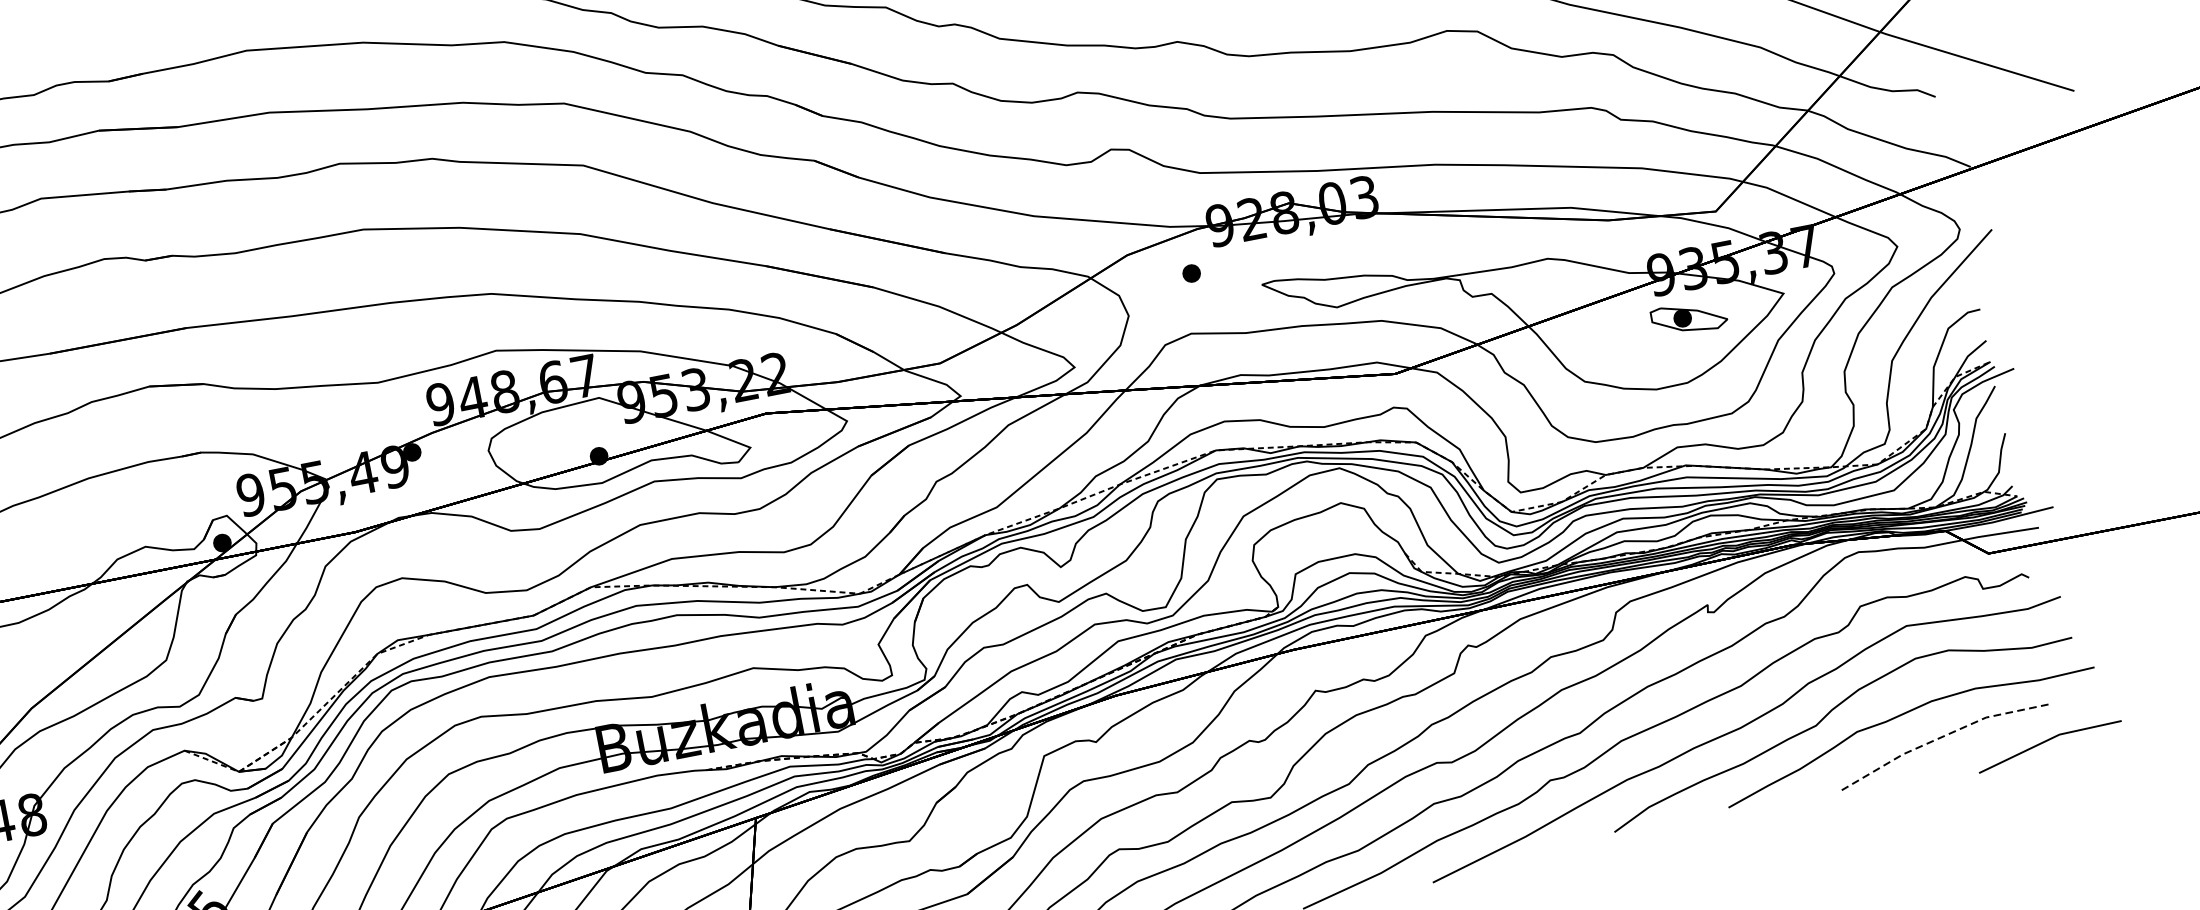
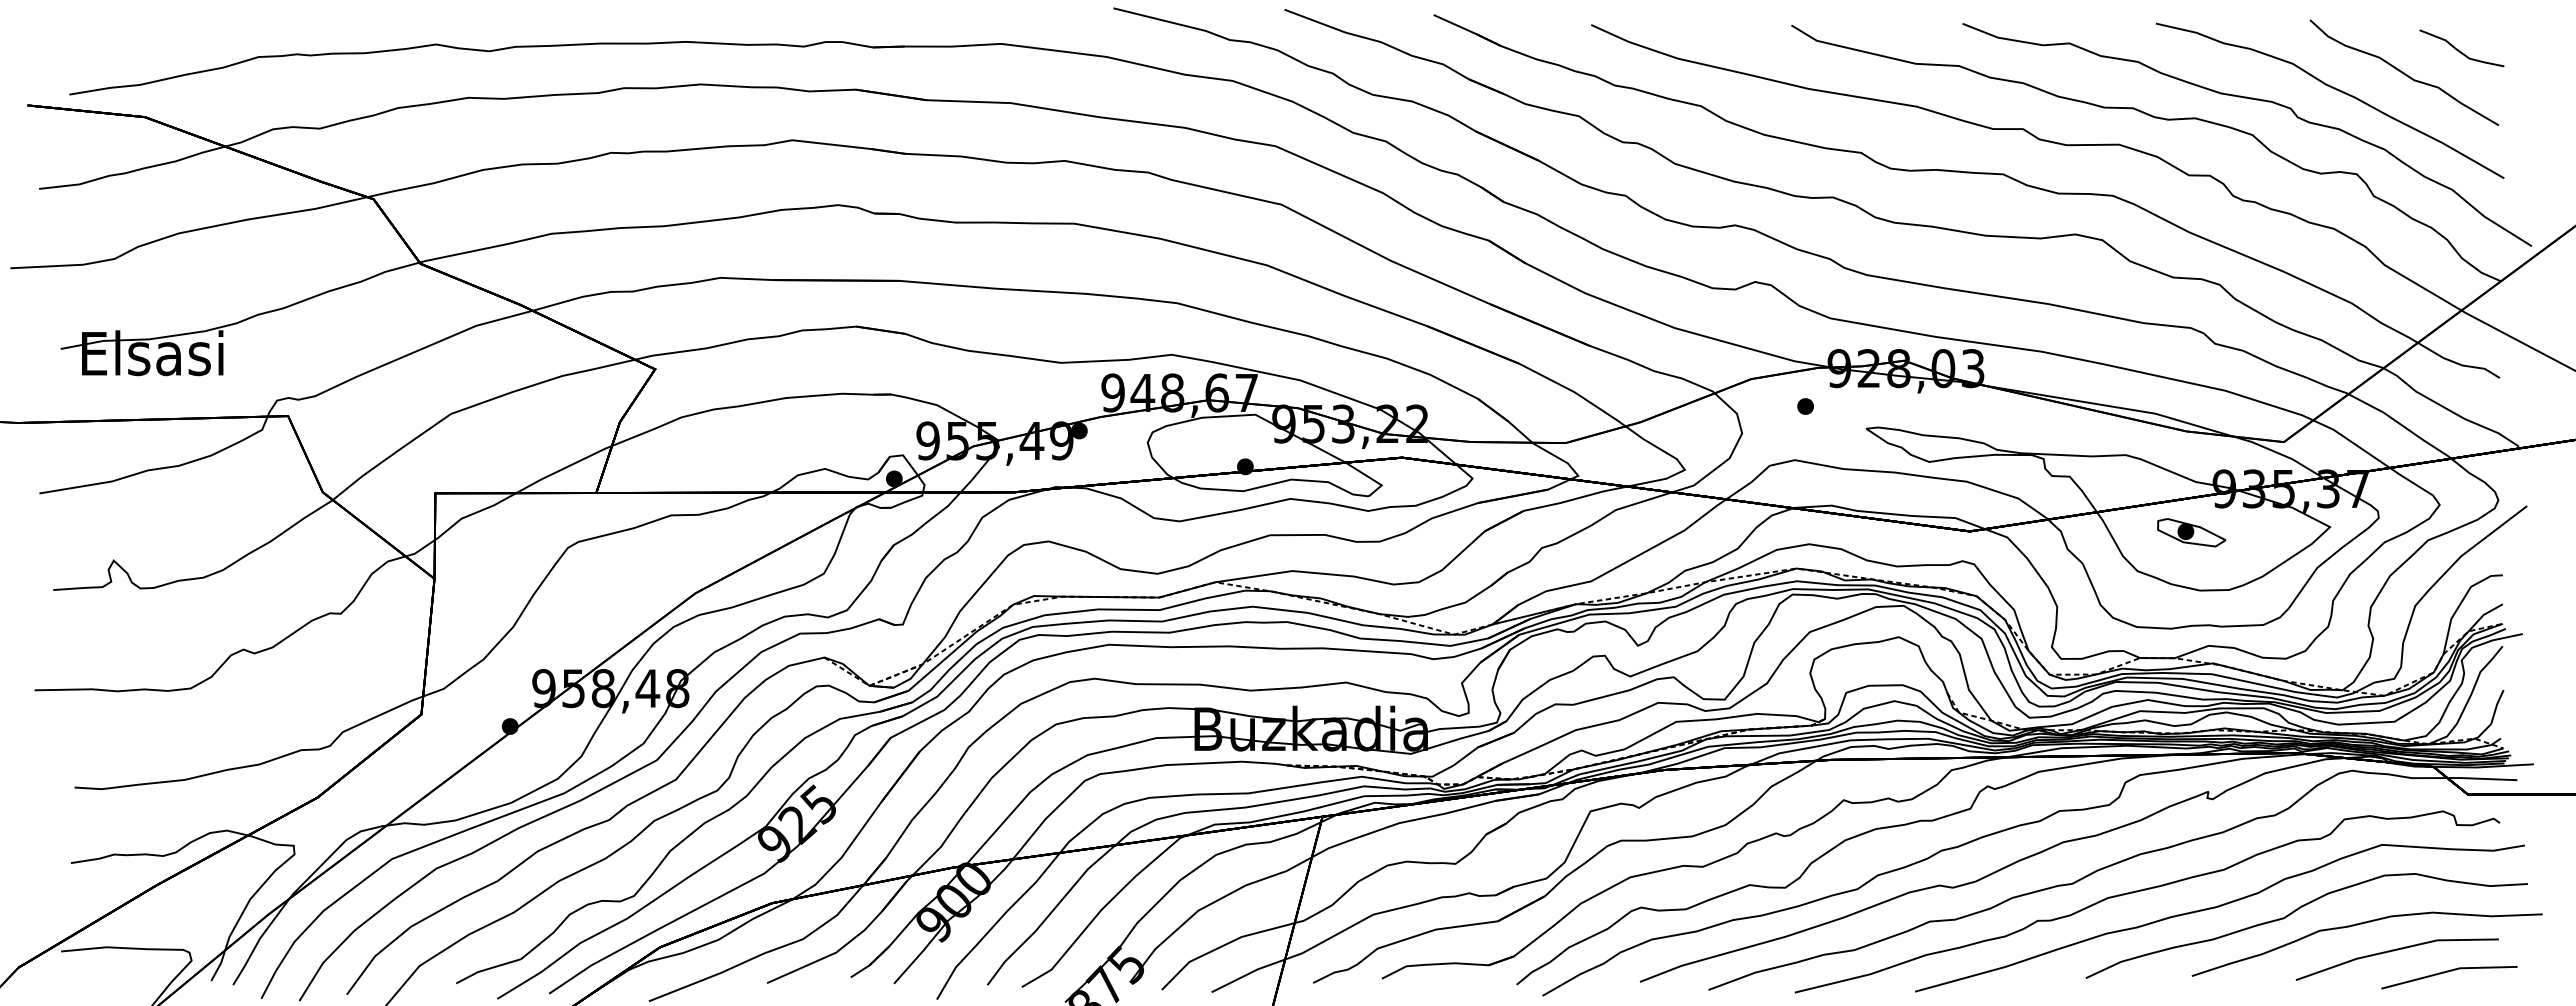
part: (1688, 318) -> (2191, 532), moved
line: (1942, 736) -> (2395, 949), dashed -> solid
line: (2048, 741) -> (2448, 972), moved

